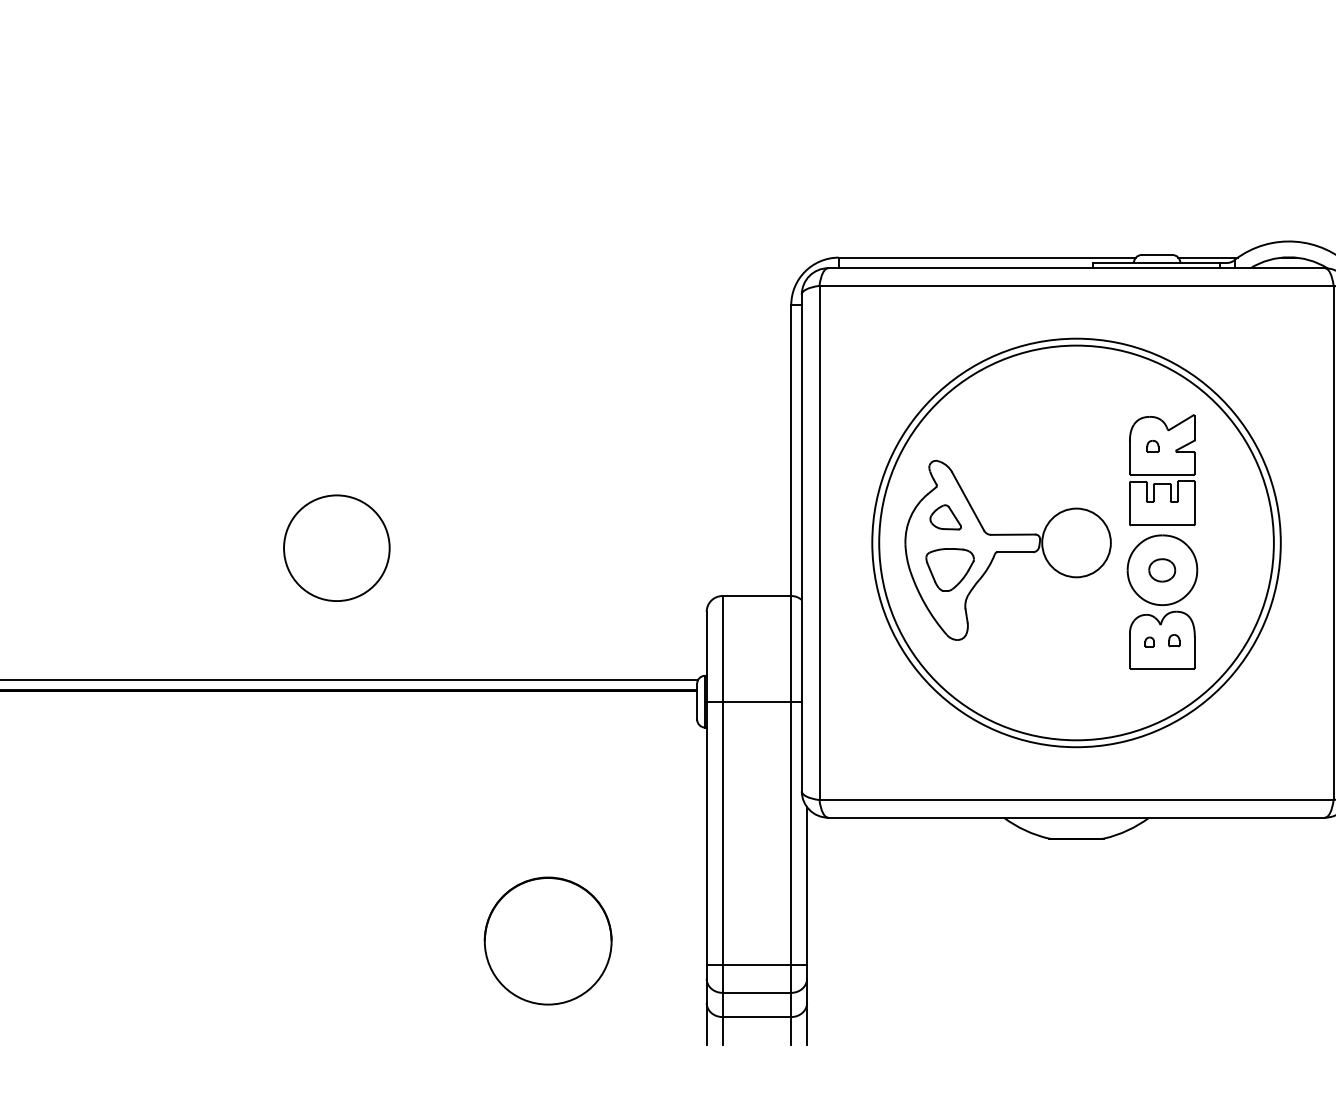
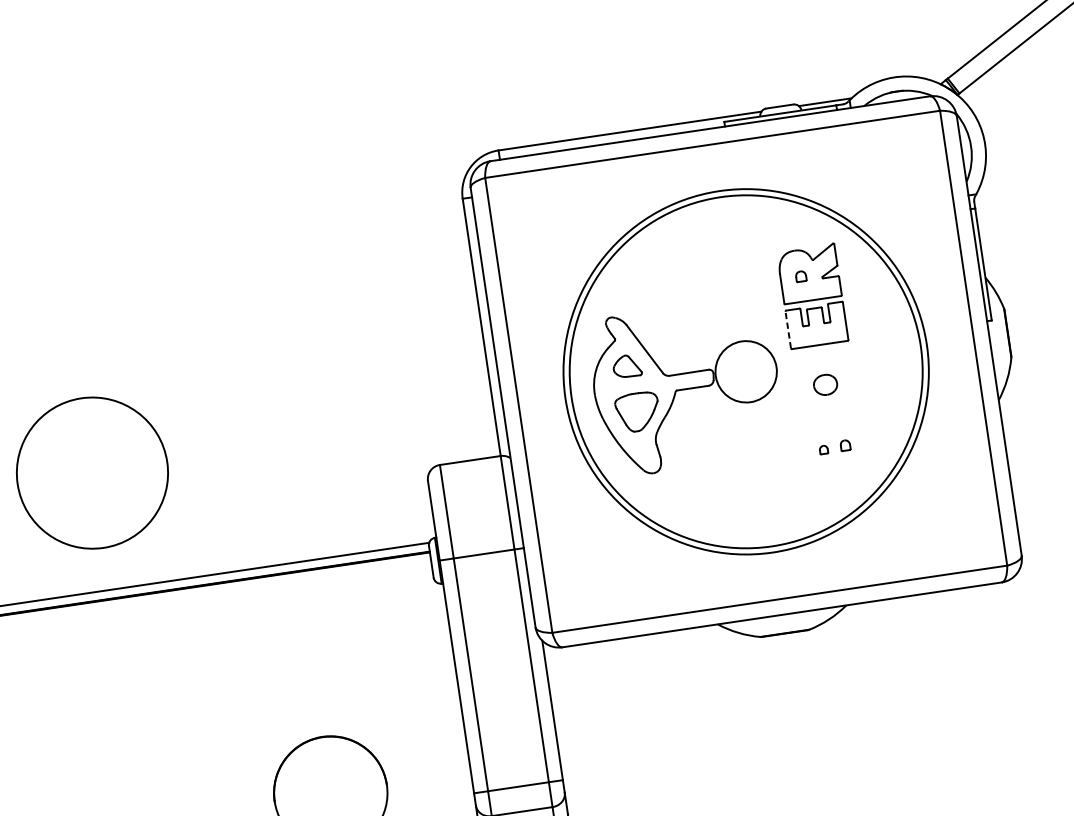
line: (1129, 503) -> (787, 329), solid -> dashed
circle: (336, 548) -> (92, 473), size x1.6
part: (1162, 601) -> (829, 412), removed

